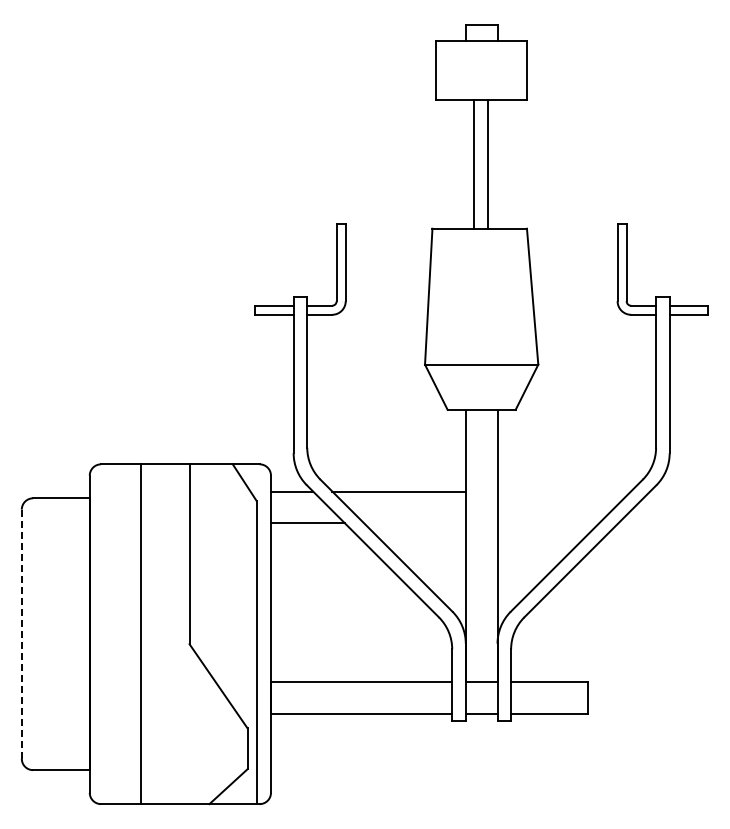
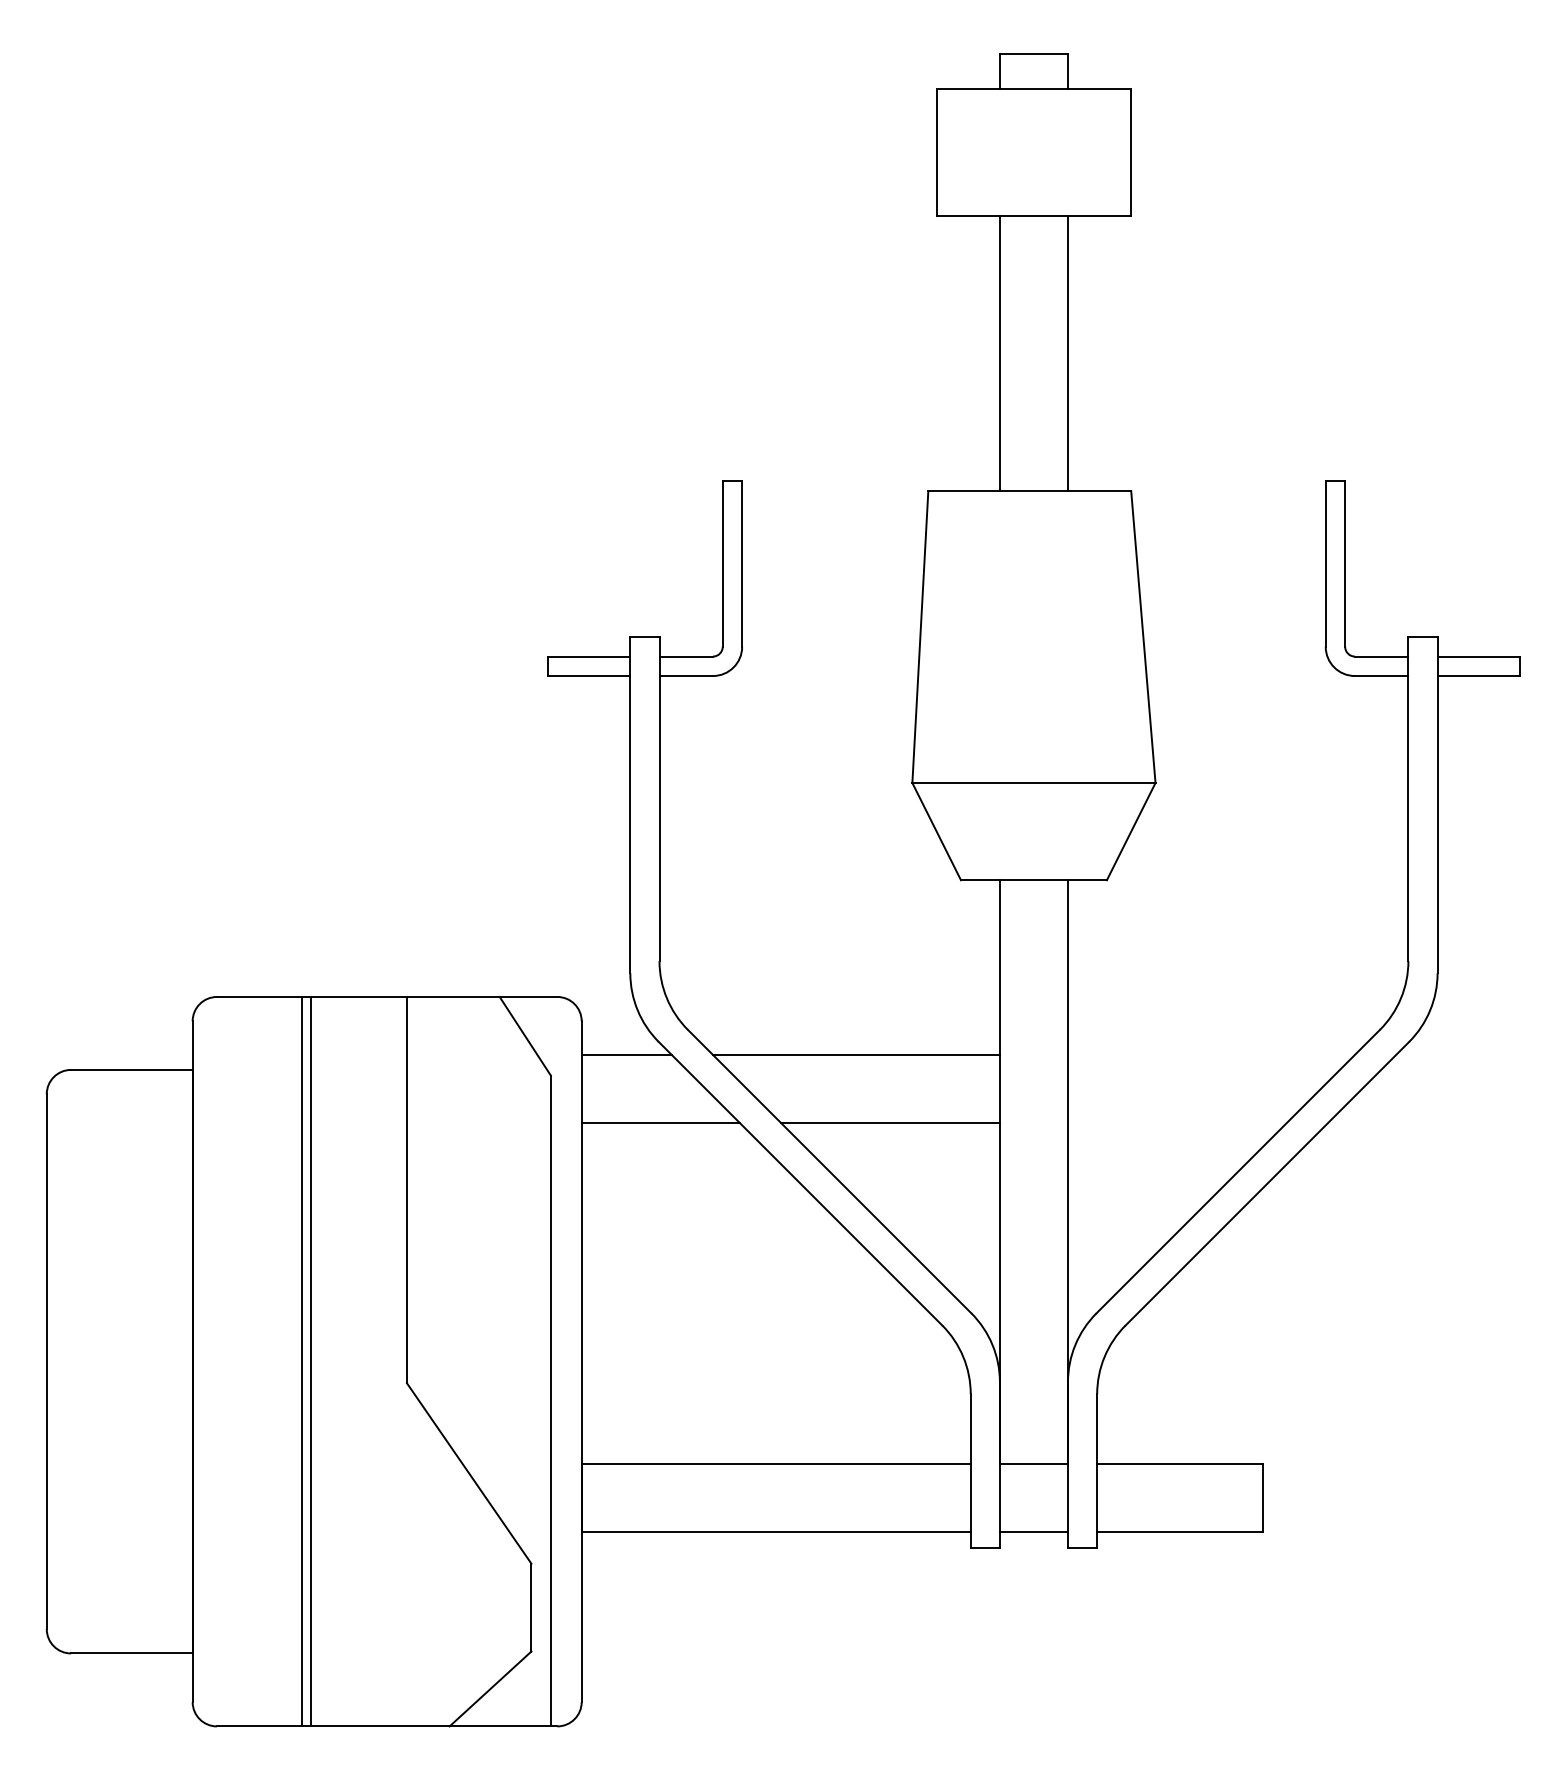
line: (473, 164) -> (1067, 353), moved
line: (487, 164) -> (999, 353), moved
line: (414, 523) -> (889, 1123), added
line: (21, 634) -> (46, 1362), dashed -> solid
line: (144, 634) -> (310, 1362), added

